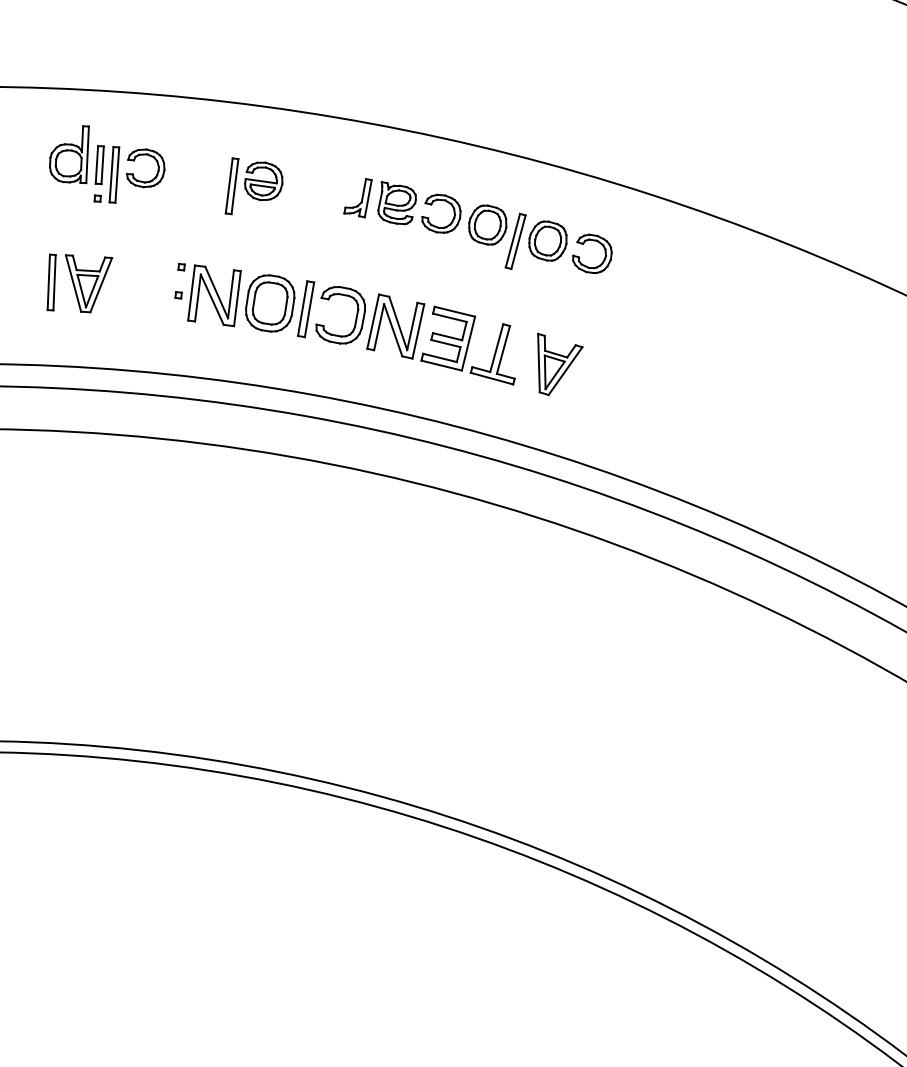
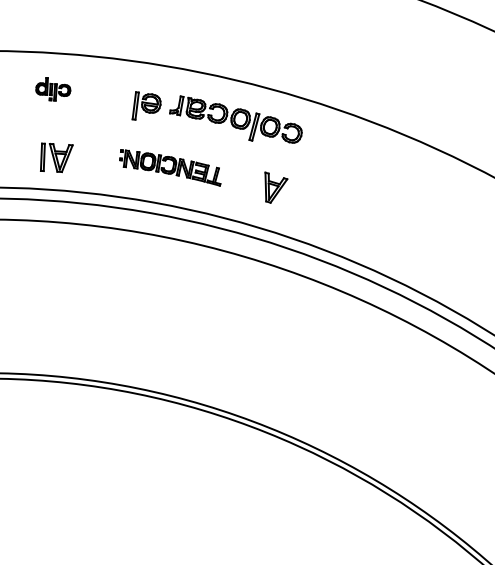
part: (107, 165) -> (53, 89), size x0.6
part: (253, 185) -> (146, 105), moved
part: (79, 282) -> (56, 157), moved
part: (343, 323) -> (169, 167), size x0.6

